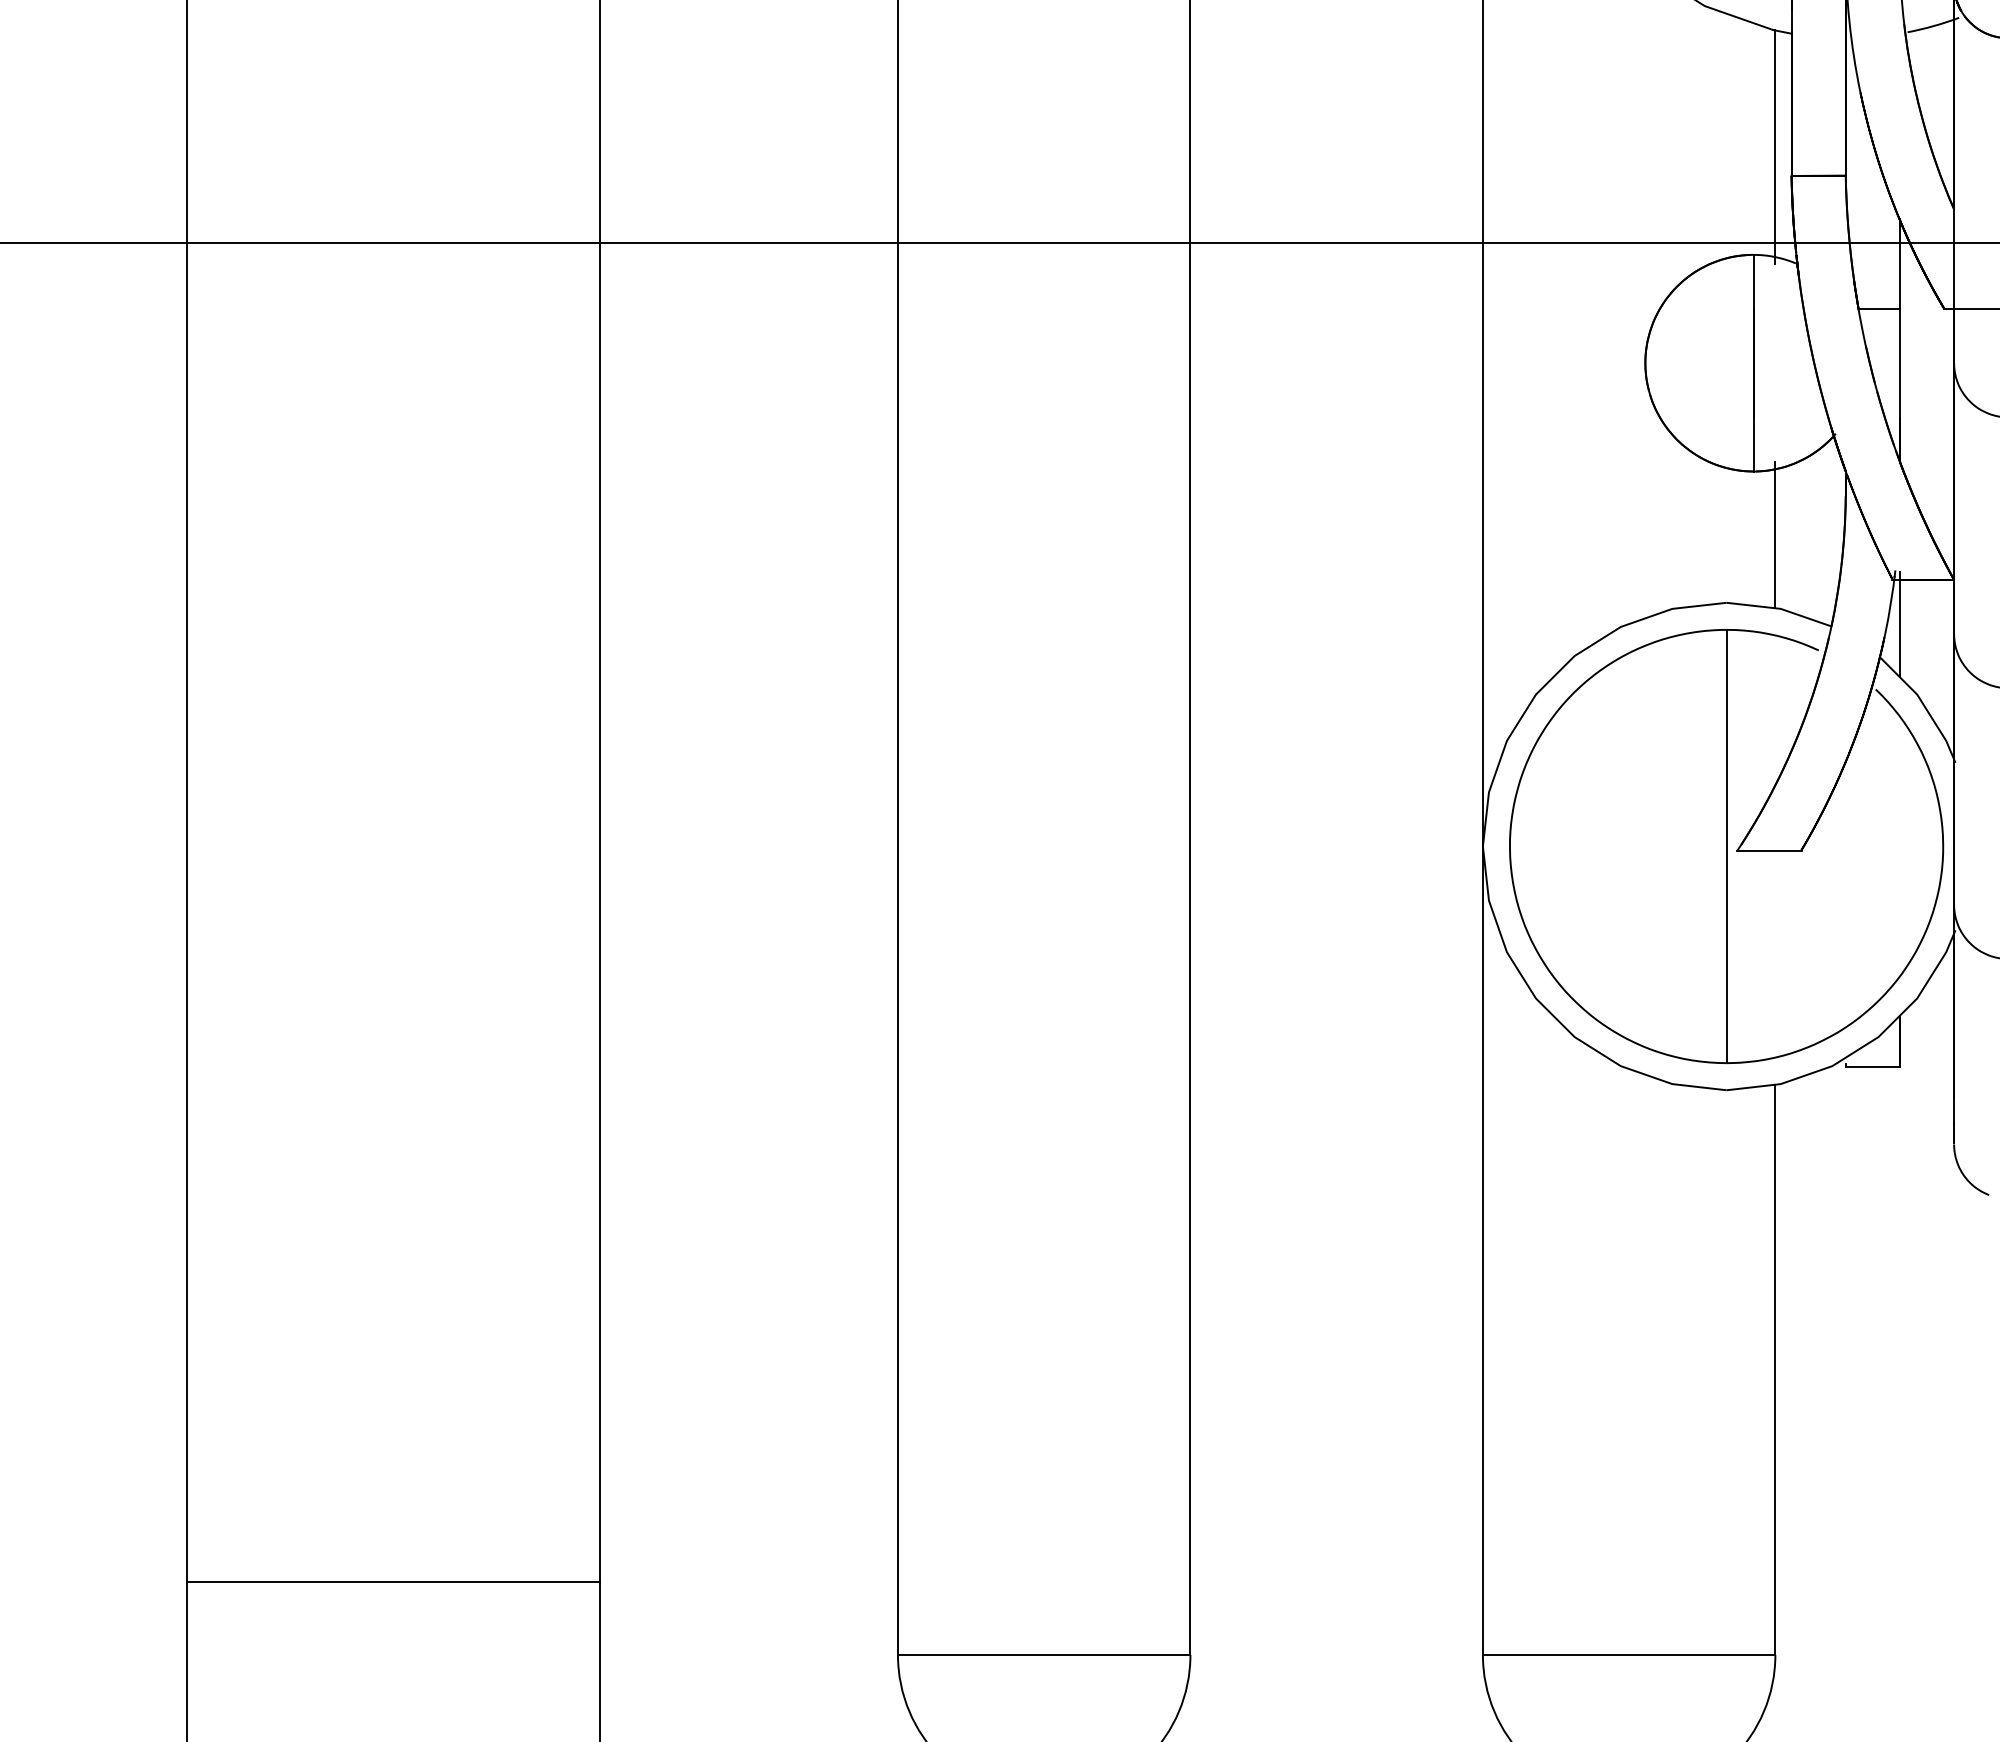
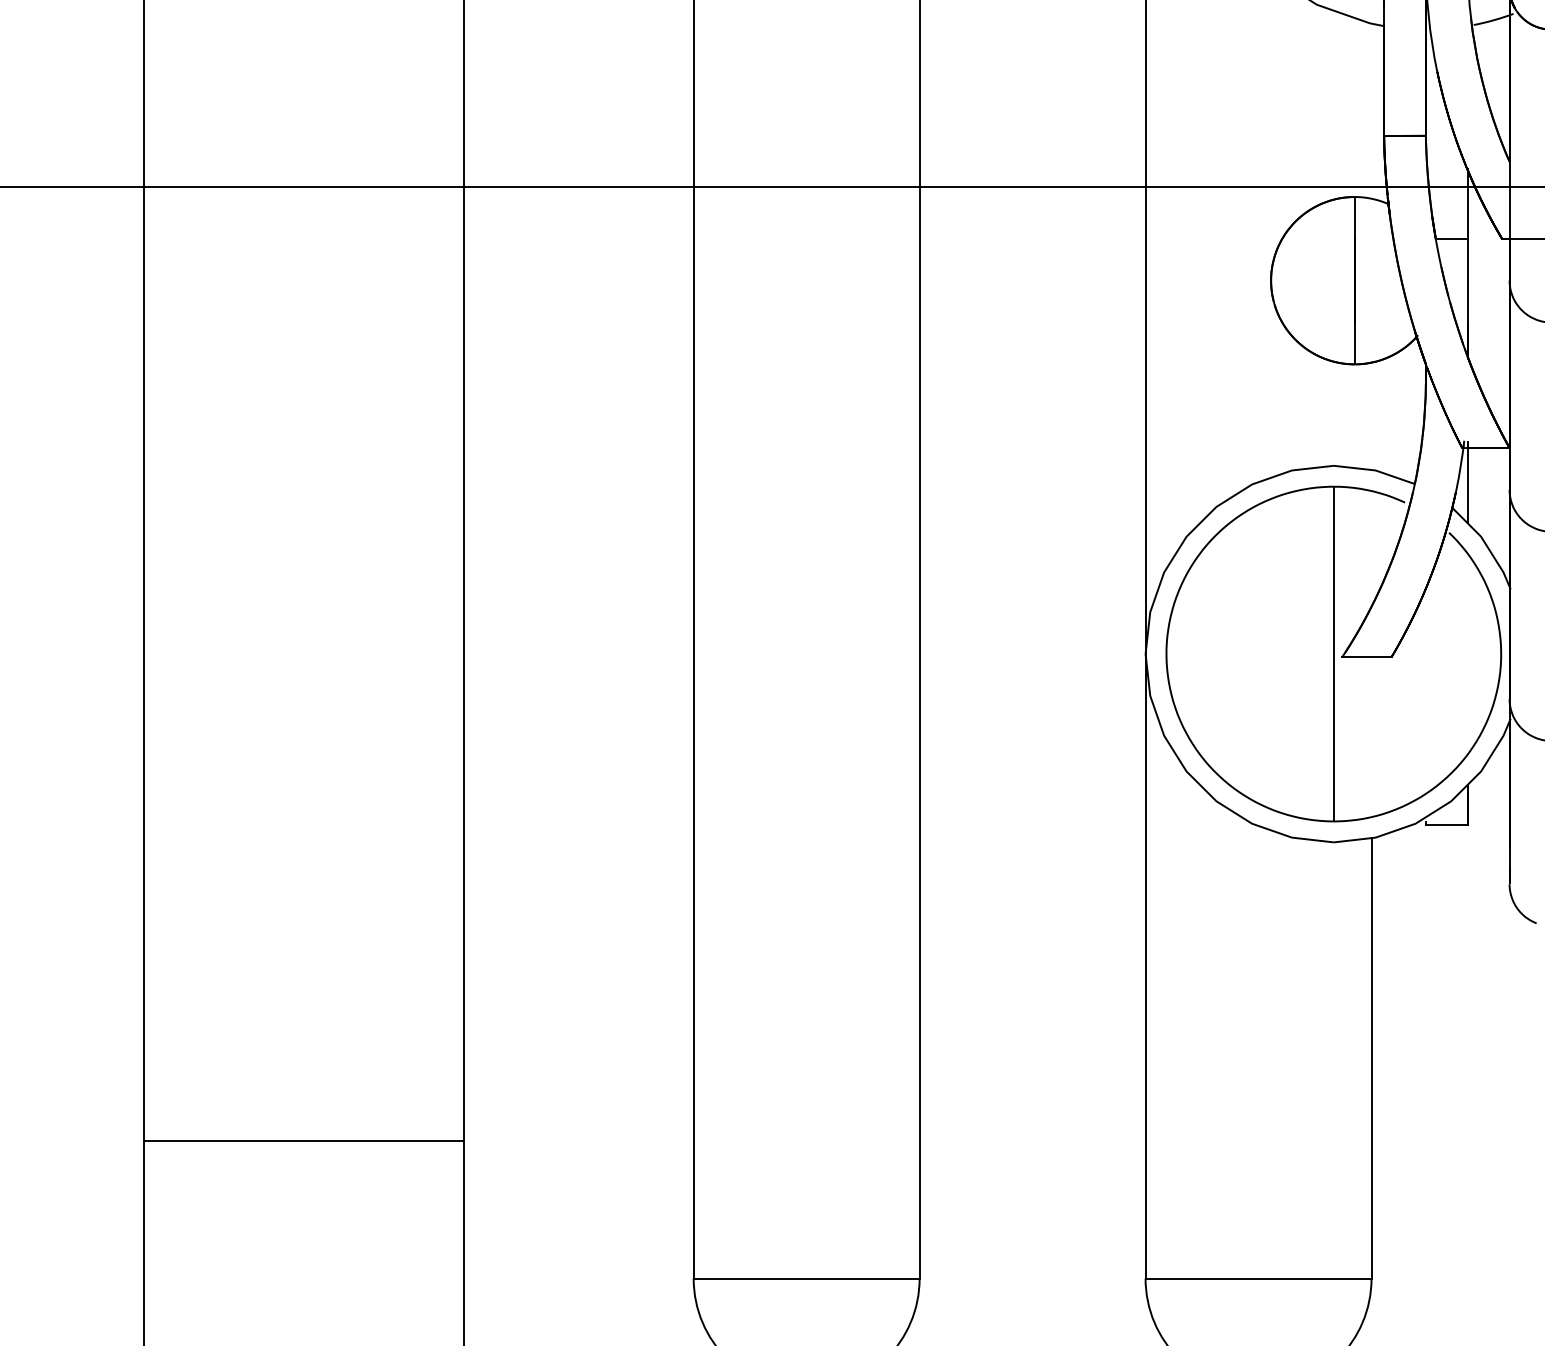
line: (1775, 146) -> (1371, 113), removed
line: (1775, 535) -> (1371, 413), removed
line: (392, 1582) -> (303, 1141), moved

